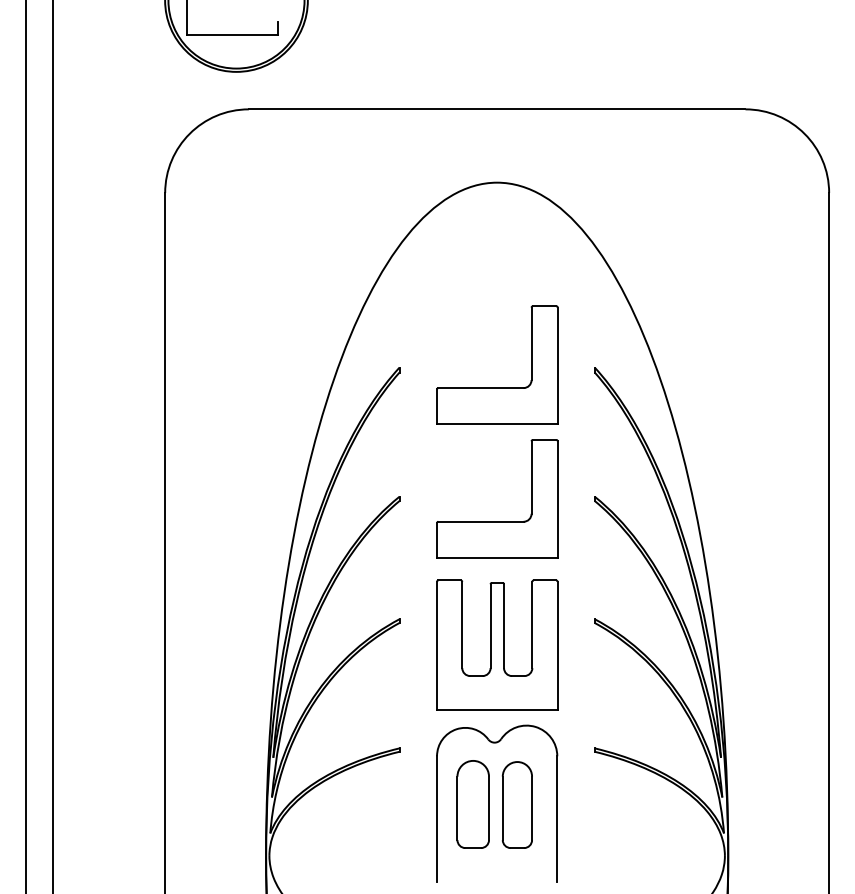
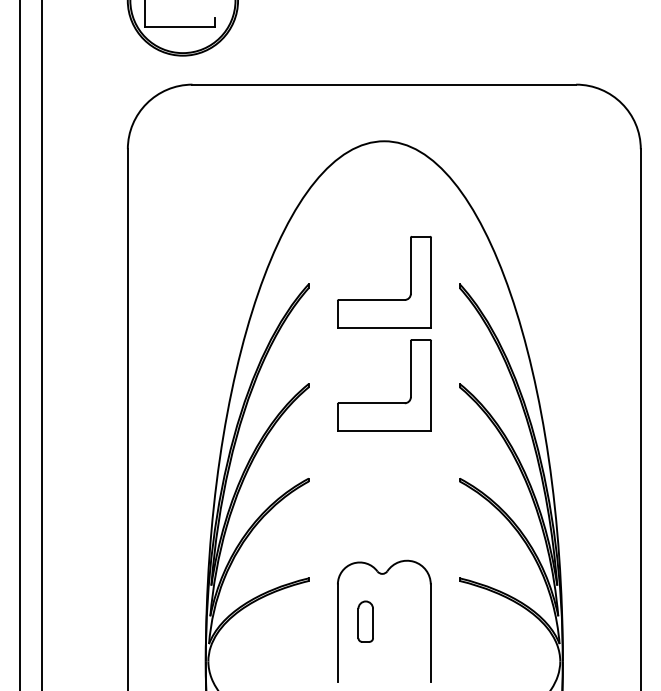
part: (497, 644) -> (384, 498), removed
part: (472, 804) -> (365, 621), size x0.6
part: (516, 804) -> (399, 621), removed

